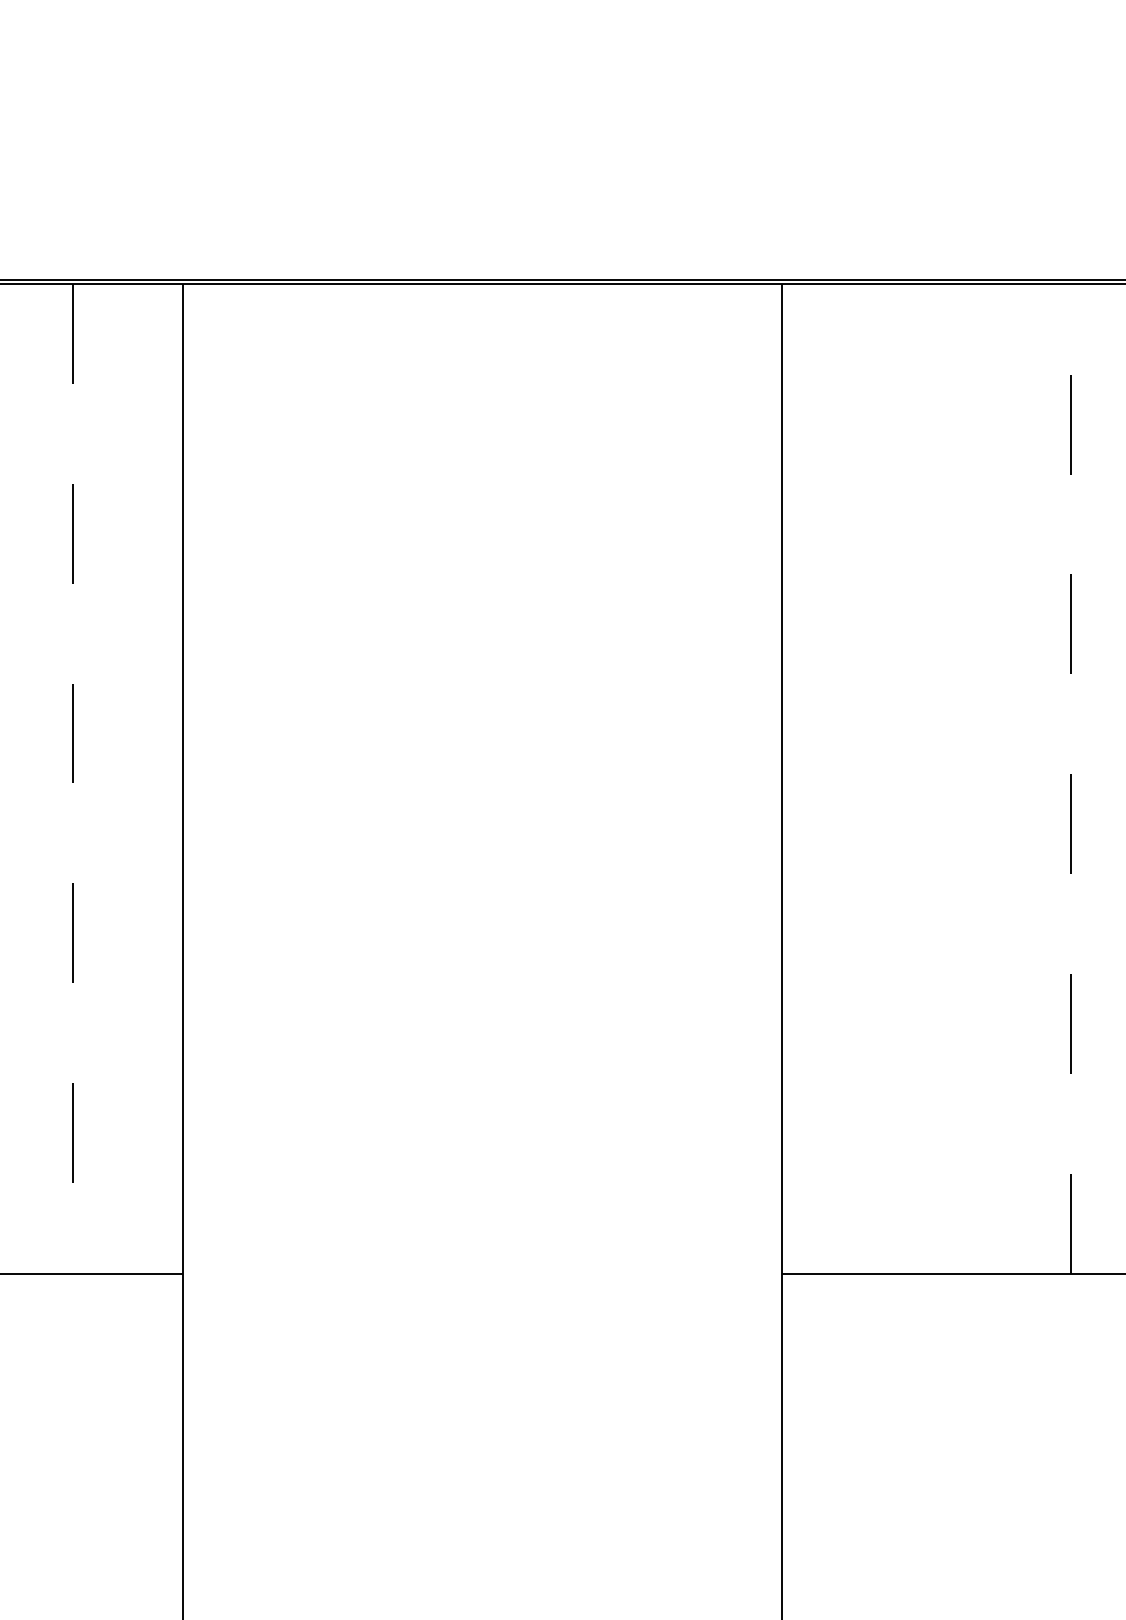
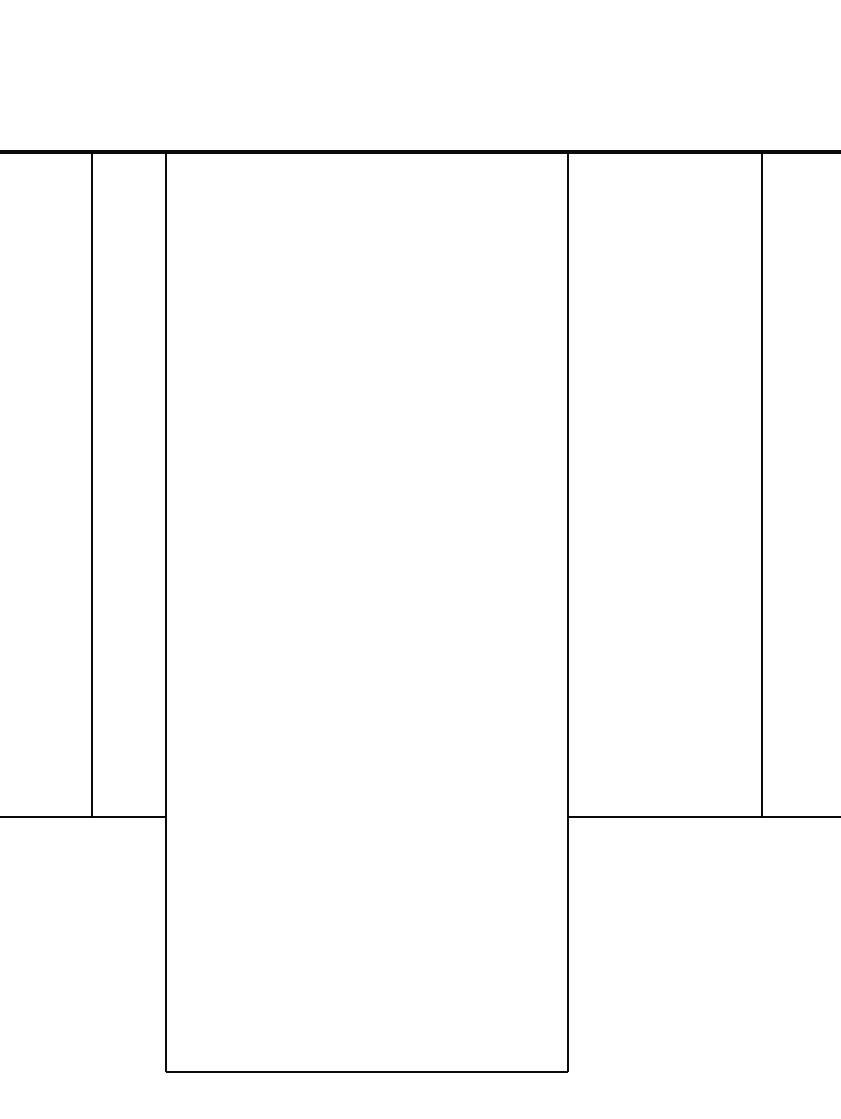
line: (72, 778) -> (92, 484), dashed -> solid
line: (1070, 778) -> (761, 484), dashed -> solid

